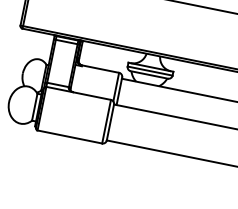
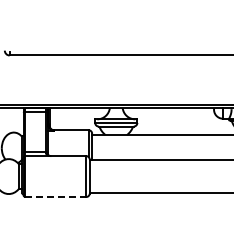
line: (70, 137) -> (56, 197), solid -> dashed

